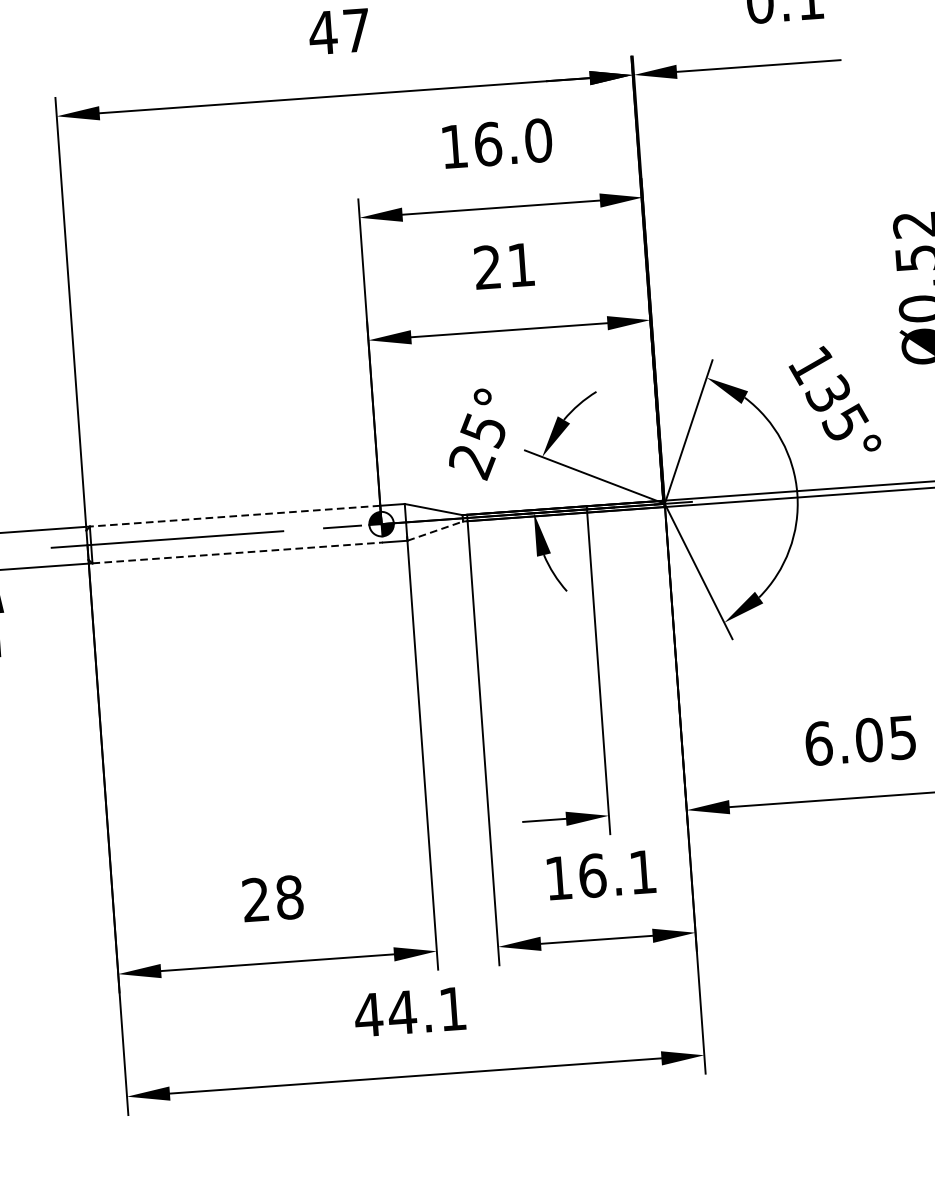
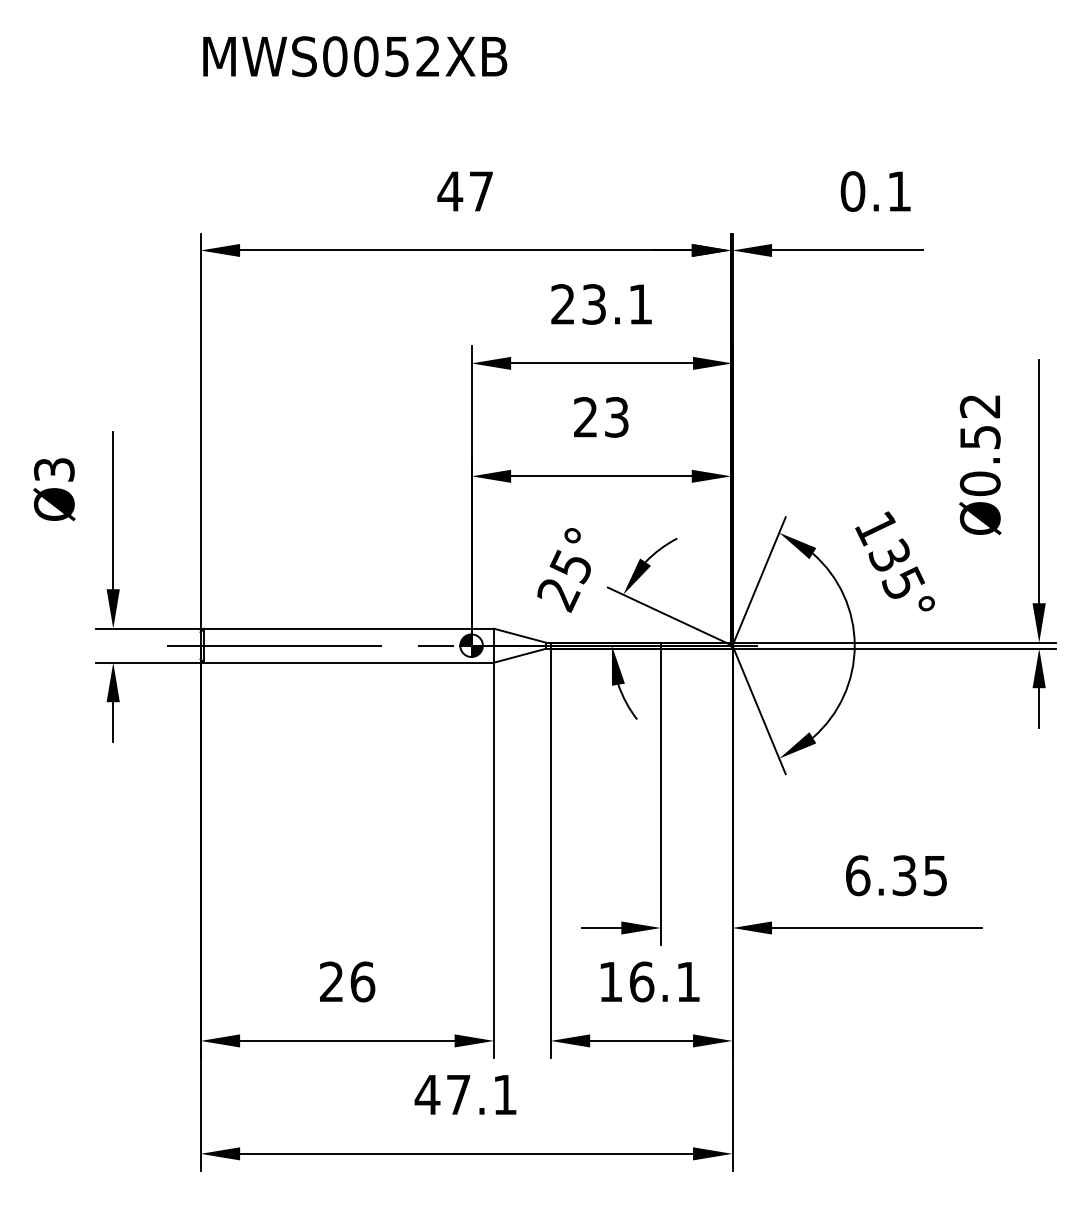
text: (496, 143) -> (601, 304), 16.0 -> 23.1
text: (521, 265) -> (616, 417), 21 -> 23
line: (234, 515) -> (337, 628), dashed -> solid
line: (435, 530) -> (520, 655), dashed -> solid
line: (237, 552) -> (337, 662), dashed -> solid
text: (869, 739) -> (904, 875), 6.05 -> 6.35
text: (289, 897) -> (362, 981), 28 -> 26
text: (402, 1012) -> (458, 1094), 44.1 -> 47.1

